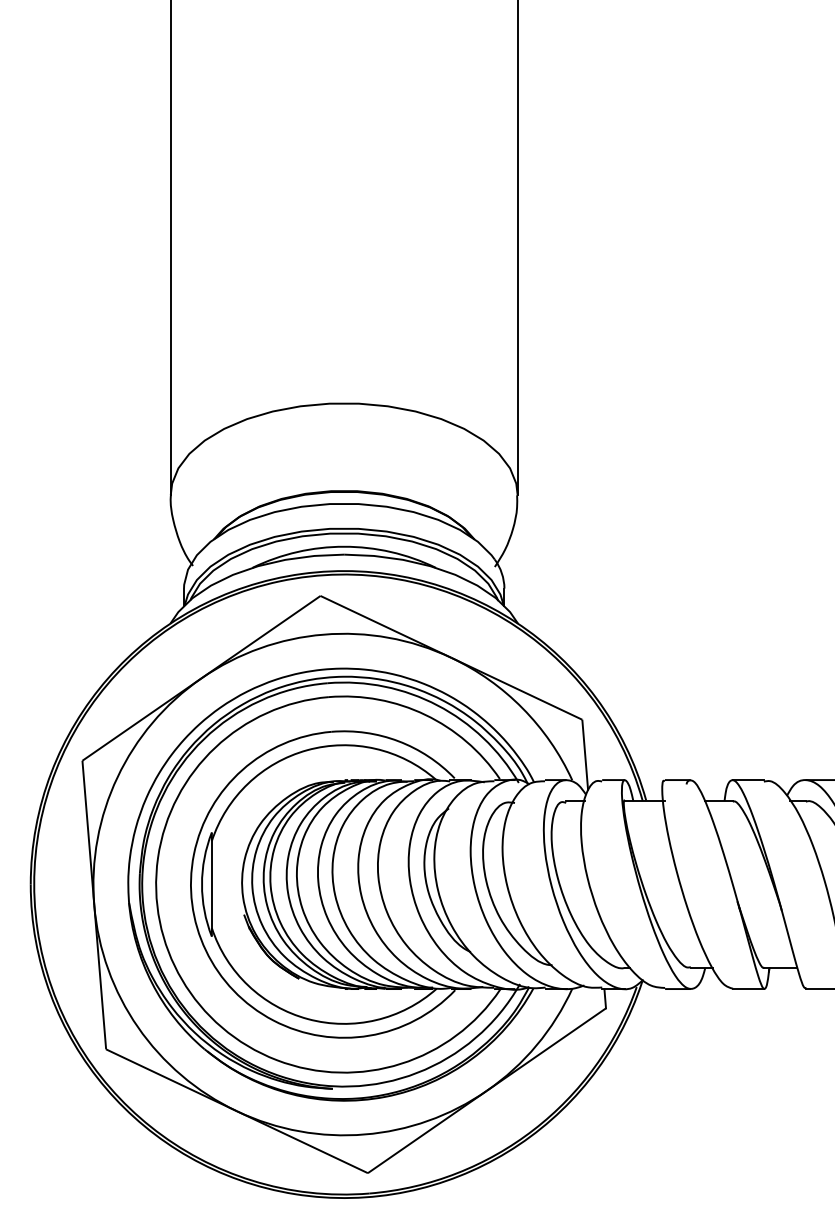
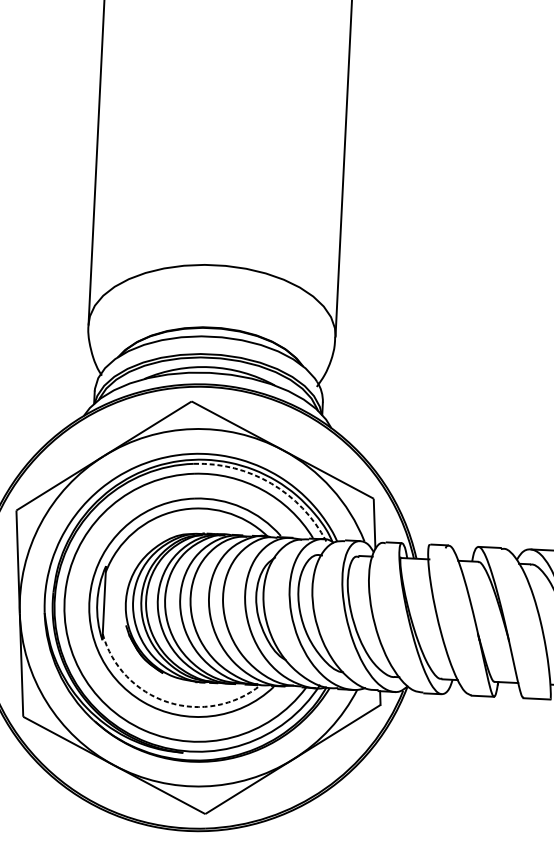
arc: (437, 705) -> (271, 483), solid -> dashed
arc: (307, 1019) -> (167, 702), solid -> dashed

